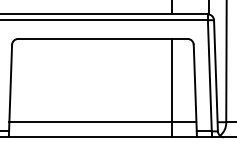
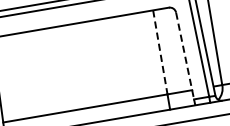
line: (172, 80) -> (160, 52), solid -> dashed
line: (195, 88) -> (185, 56), solid -> dashed

